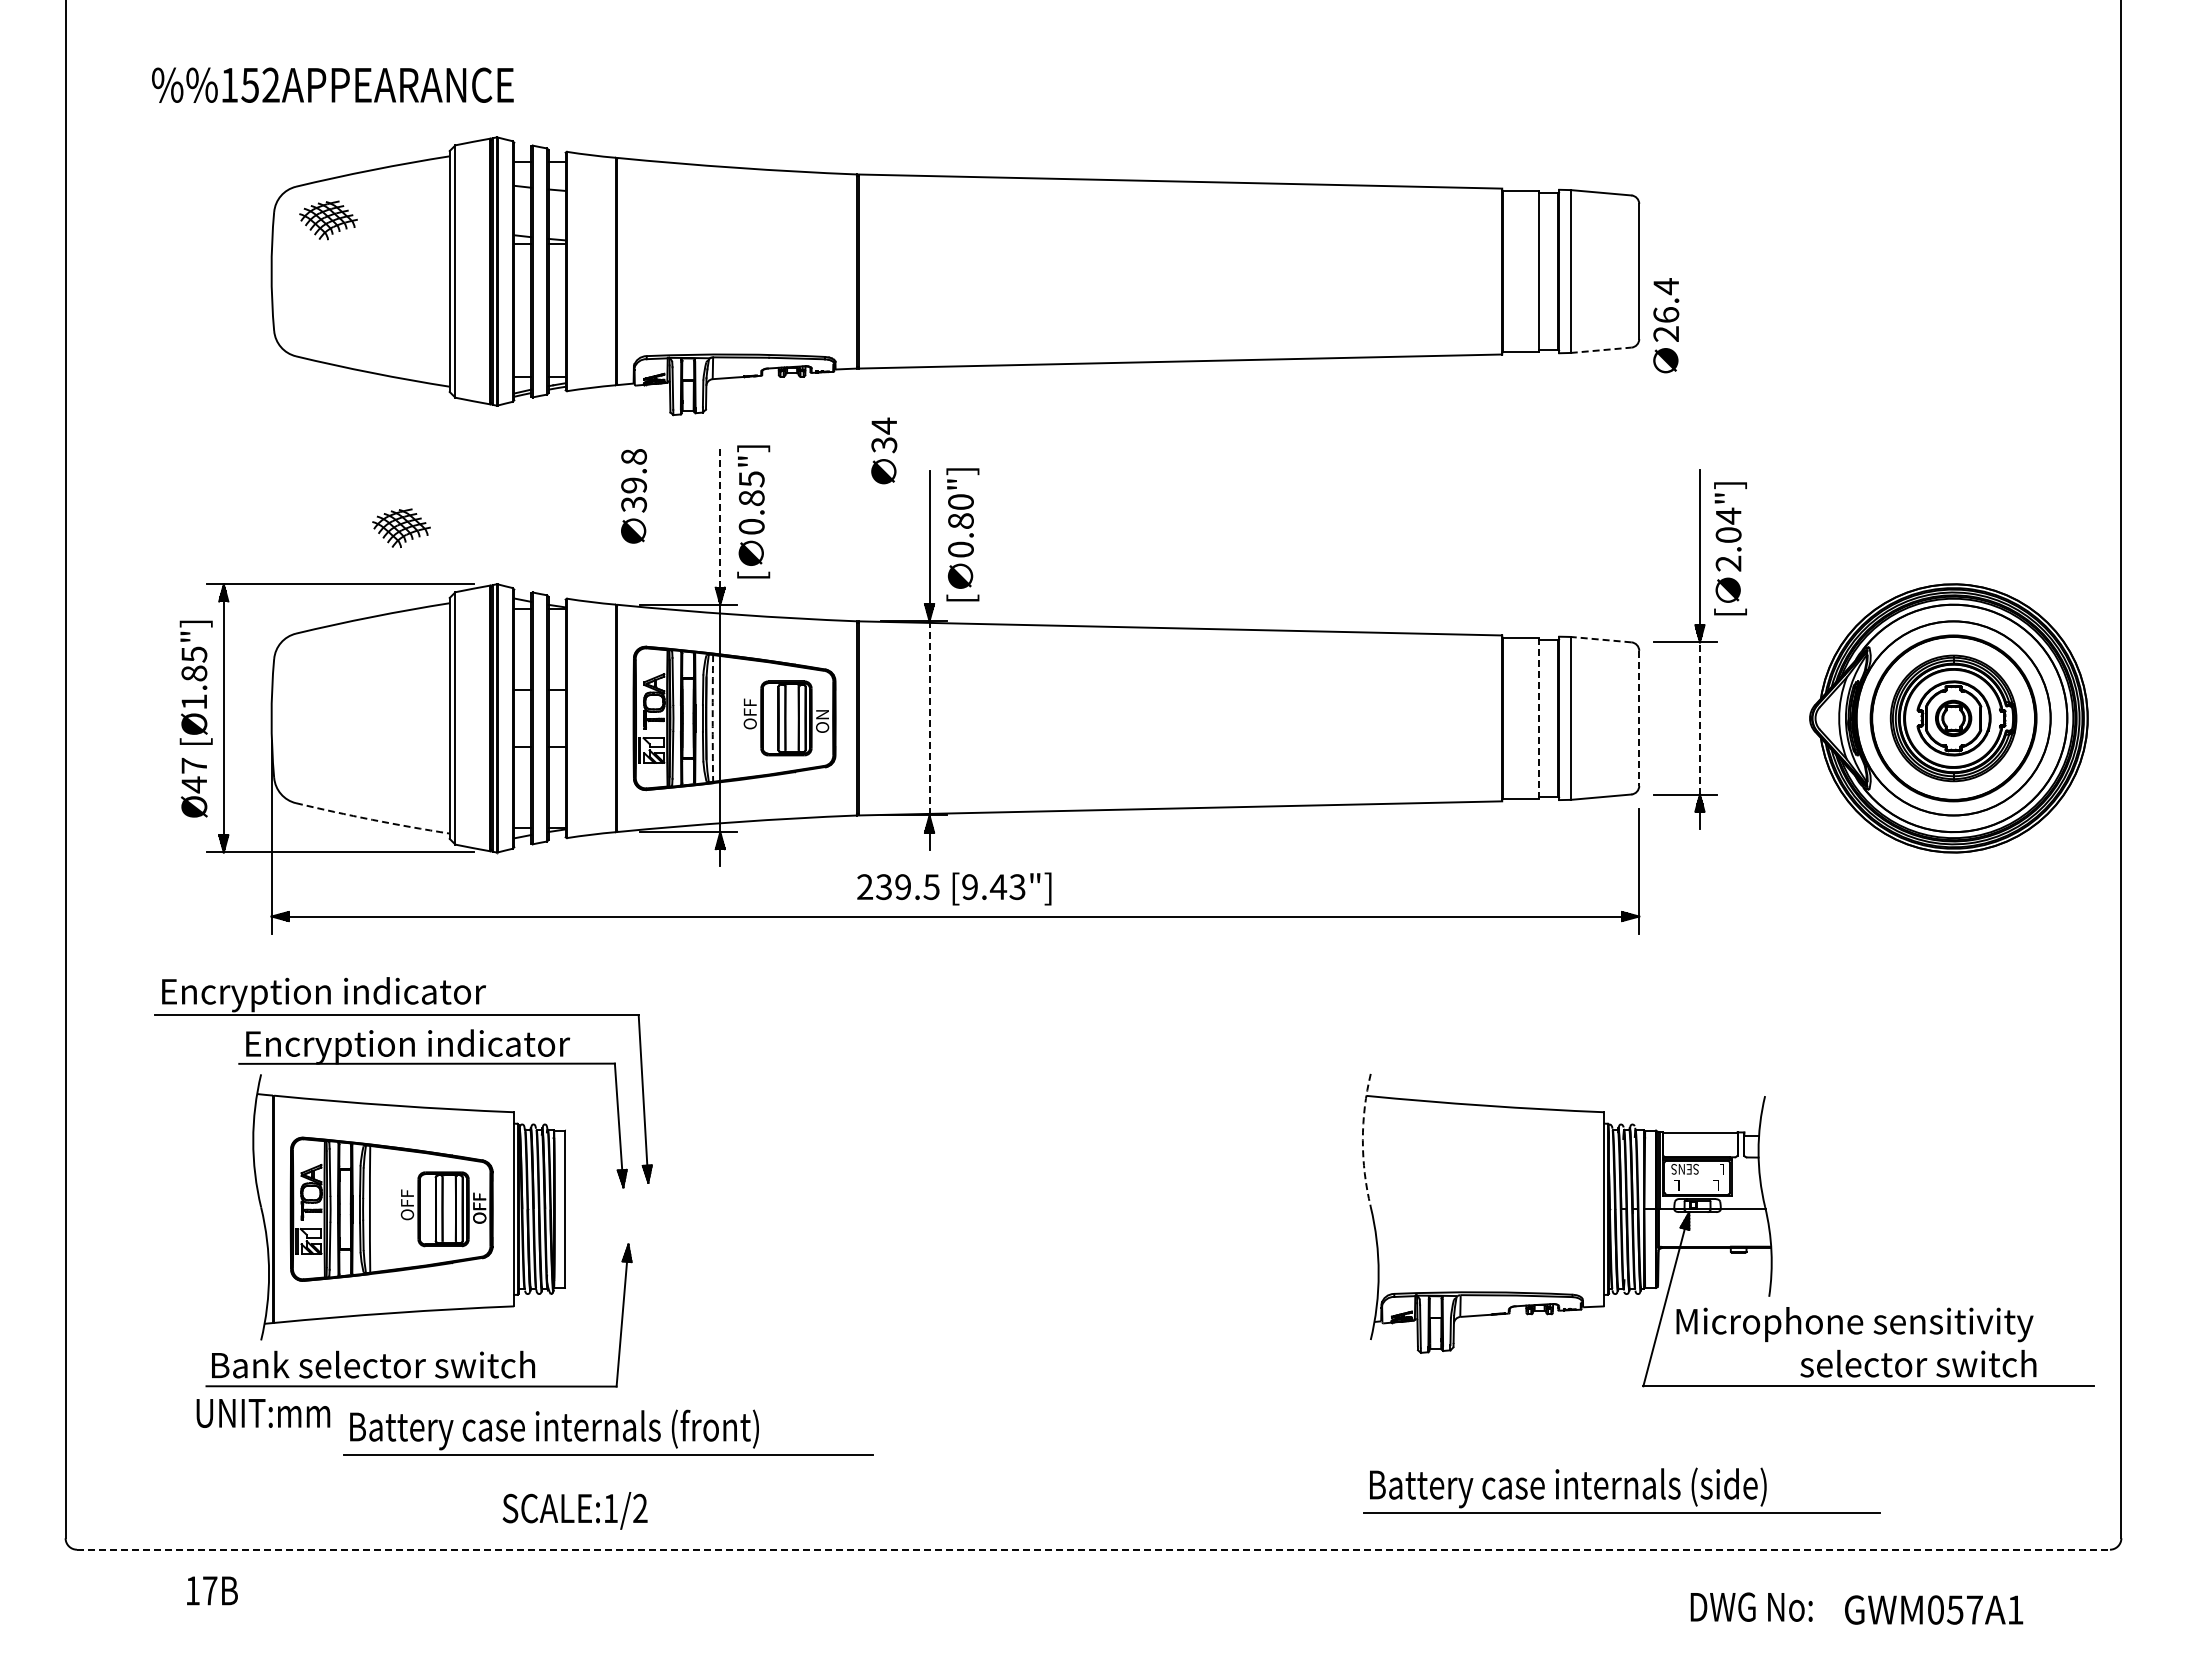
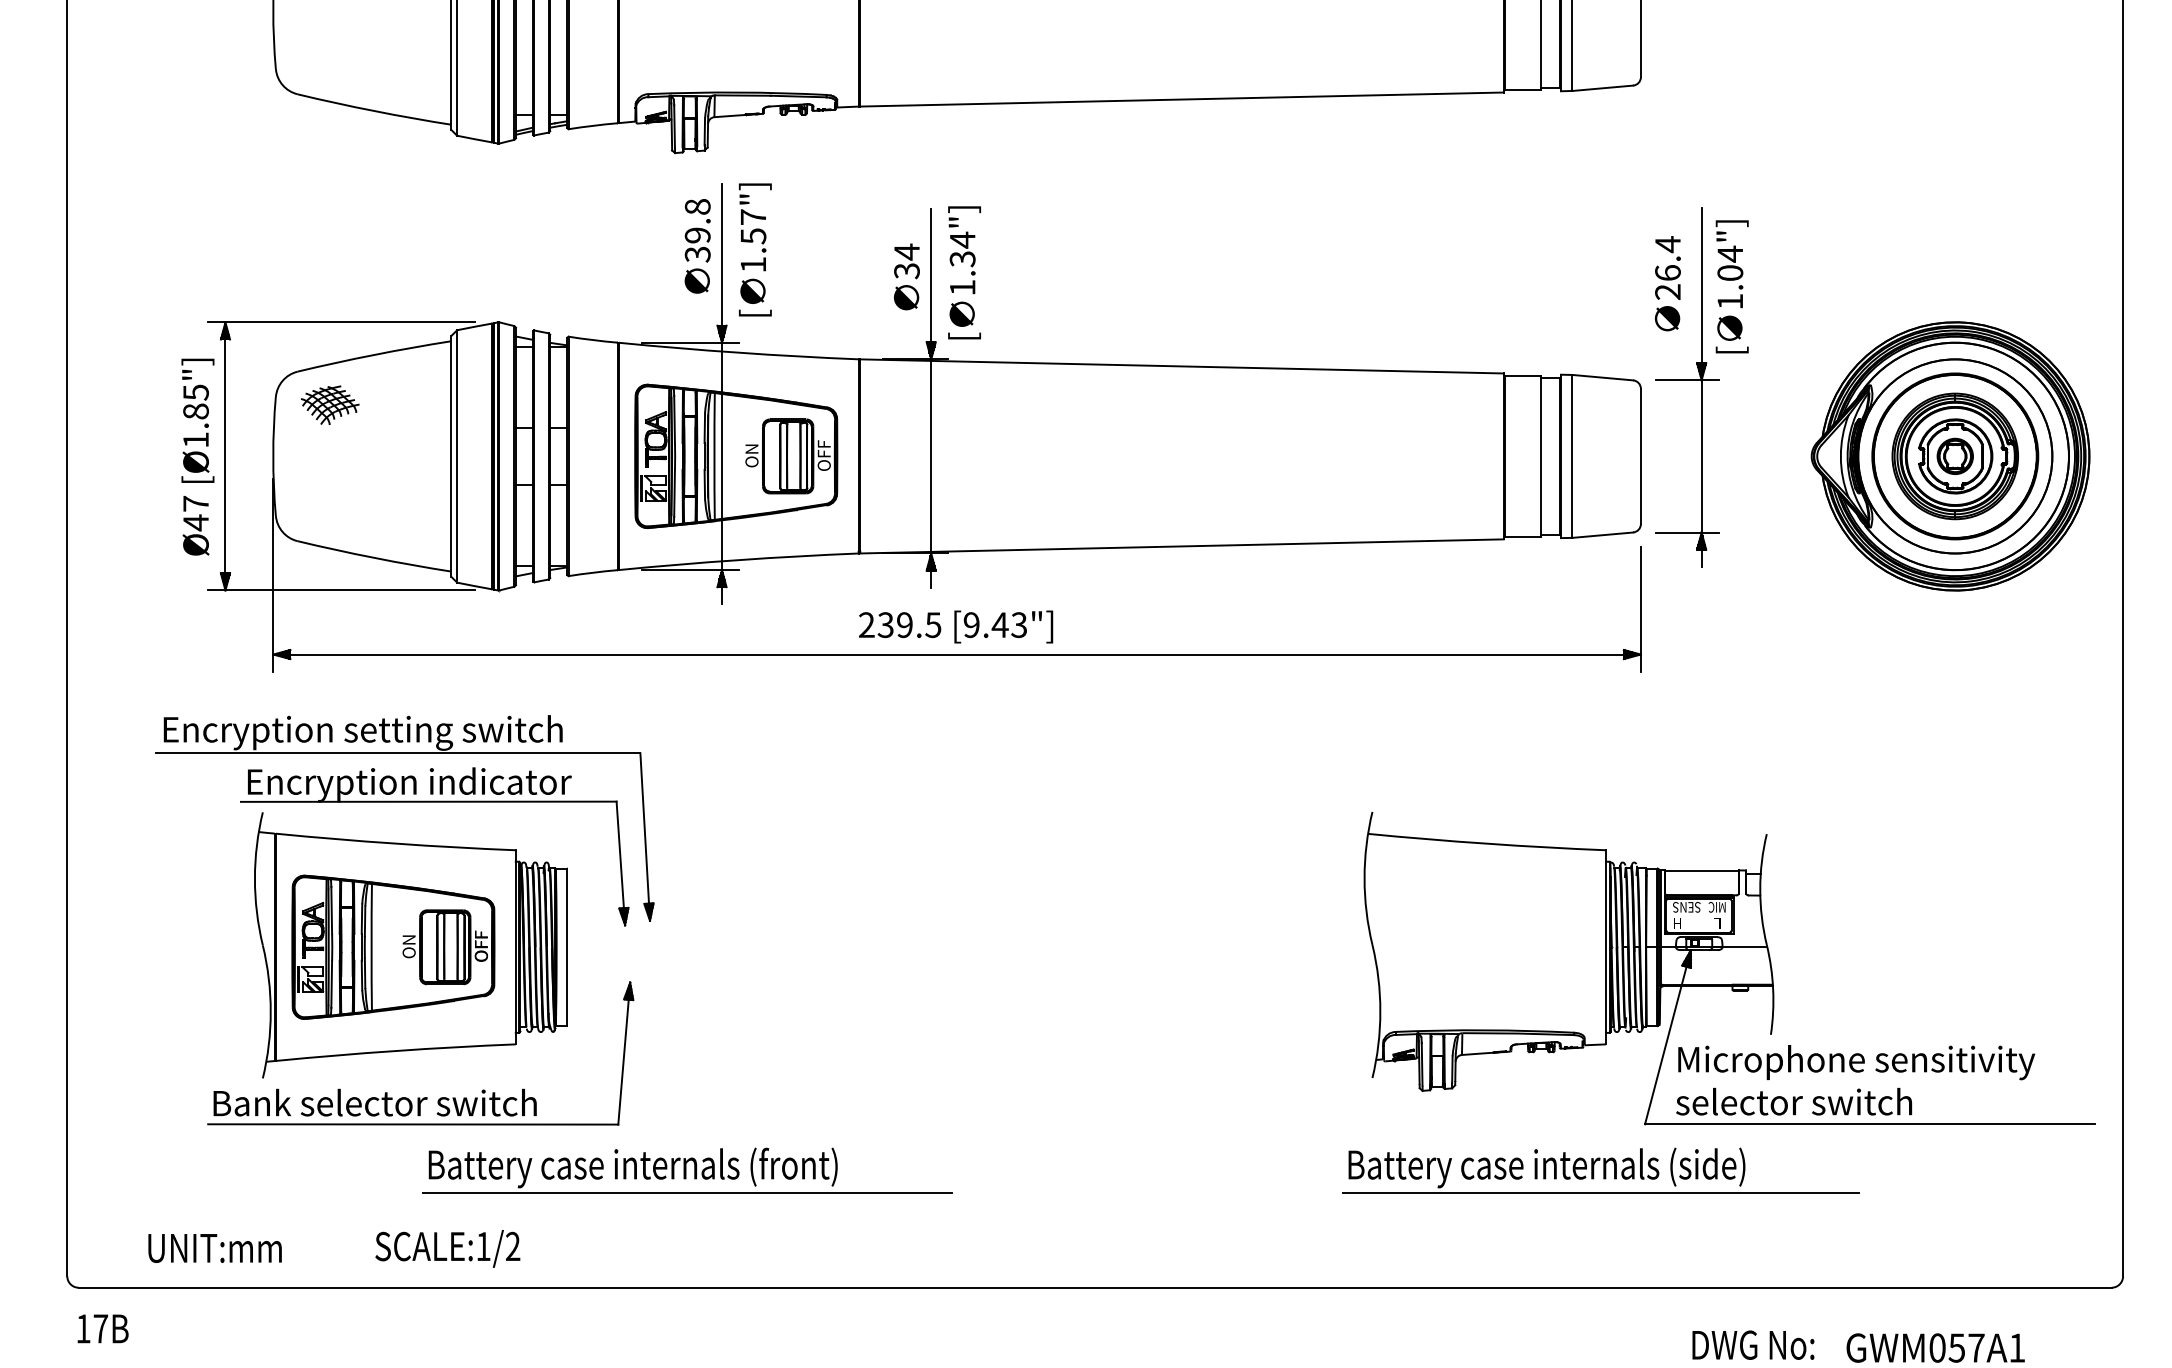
text: (1666, 325) -> (1668, 283), moved
line: (1601, 350) -> (1603, 88), dashed -> solid
text: (884, 450) -> (907, 276), moved
text: (633, 496) -> (697, 246), moved
text: (751, 502) -> (753, 240), 0.85"] -> 1.57"]
line: (720, 516) -> (722, 254), dashed -> solid
text: (960, 525) -> (962, 263), 0.80"] -> 1.34"]
part: (401, 527) -> (330, 404), moved
text: (1728, 563) -> (1730, 301), 2.04"] -> 1.04"]
line: (1601, 639) -> (1603, 377), dashed -> solid
text: (749, 706) -> (751, 444), OFF -> ON
text: (822, 709) -> (824, 447), ON -> OFF
line: (929, 717) -> (931, 455), dashed -> solid
line: (1699, 717) -> (1701, 455), dashed -> solid
arc: (712, 718) -> (714, 456), dashed -> solid
line: (1539, 718) -> (1541, 456), dashed -> solid
line: (1639, 718) -> (1641, 456), dashed -> solid
arc: (372, 819) -> (374, 557), dashed -> solid
text: (451, 994) -> (453, 732), Encryption indicator -> Encryption setting switch
arc: (1362, 1140) -> (1364, 878), dashed -> solid
text: (1715, 1168) -> (1717, 906), L -> MIC
text: (1674, 1185) -> (1676, 923), L -> H
text: (407, 1197) -> (409, 935), OFF -> ON
text: (1918, 1363) -> (1794, 1101), moved
text: (263, 1413) -> (215, 1248), moved
part: (608, 1432) -> (687, 1170), moved
part: (1621, 1490) -> (1600, 1170), moved
text: (574, 1510) -> (447, 1248), moved
line: (1093, 1549) -> (1095, 1287), dashed -> solid
text: (212, 1590) -> (103, 1328), moved

